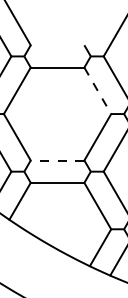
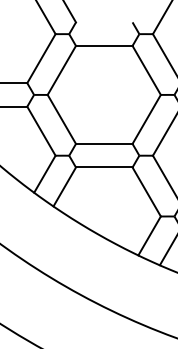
line: (97, 90) -> (146, 70), dashed -> solid
line: (56, 160) -> (103, 143), dashed -> solid

